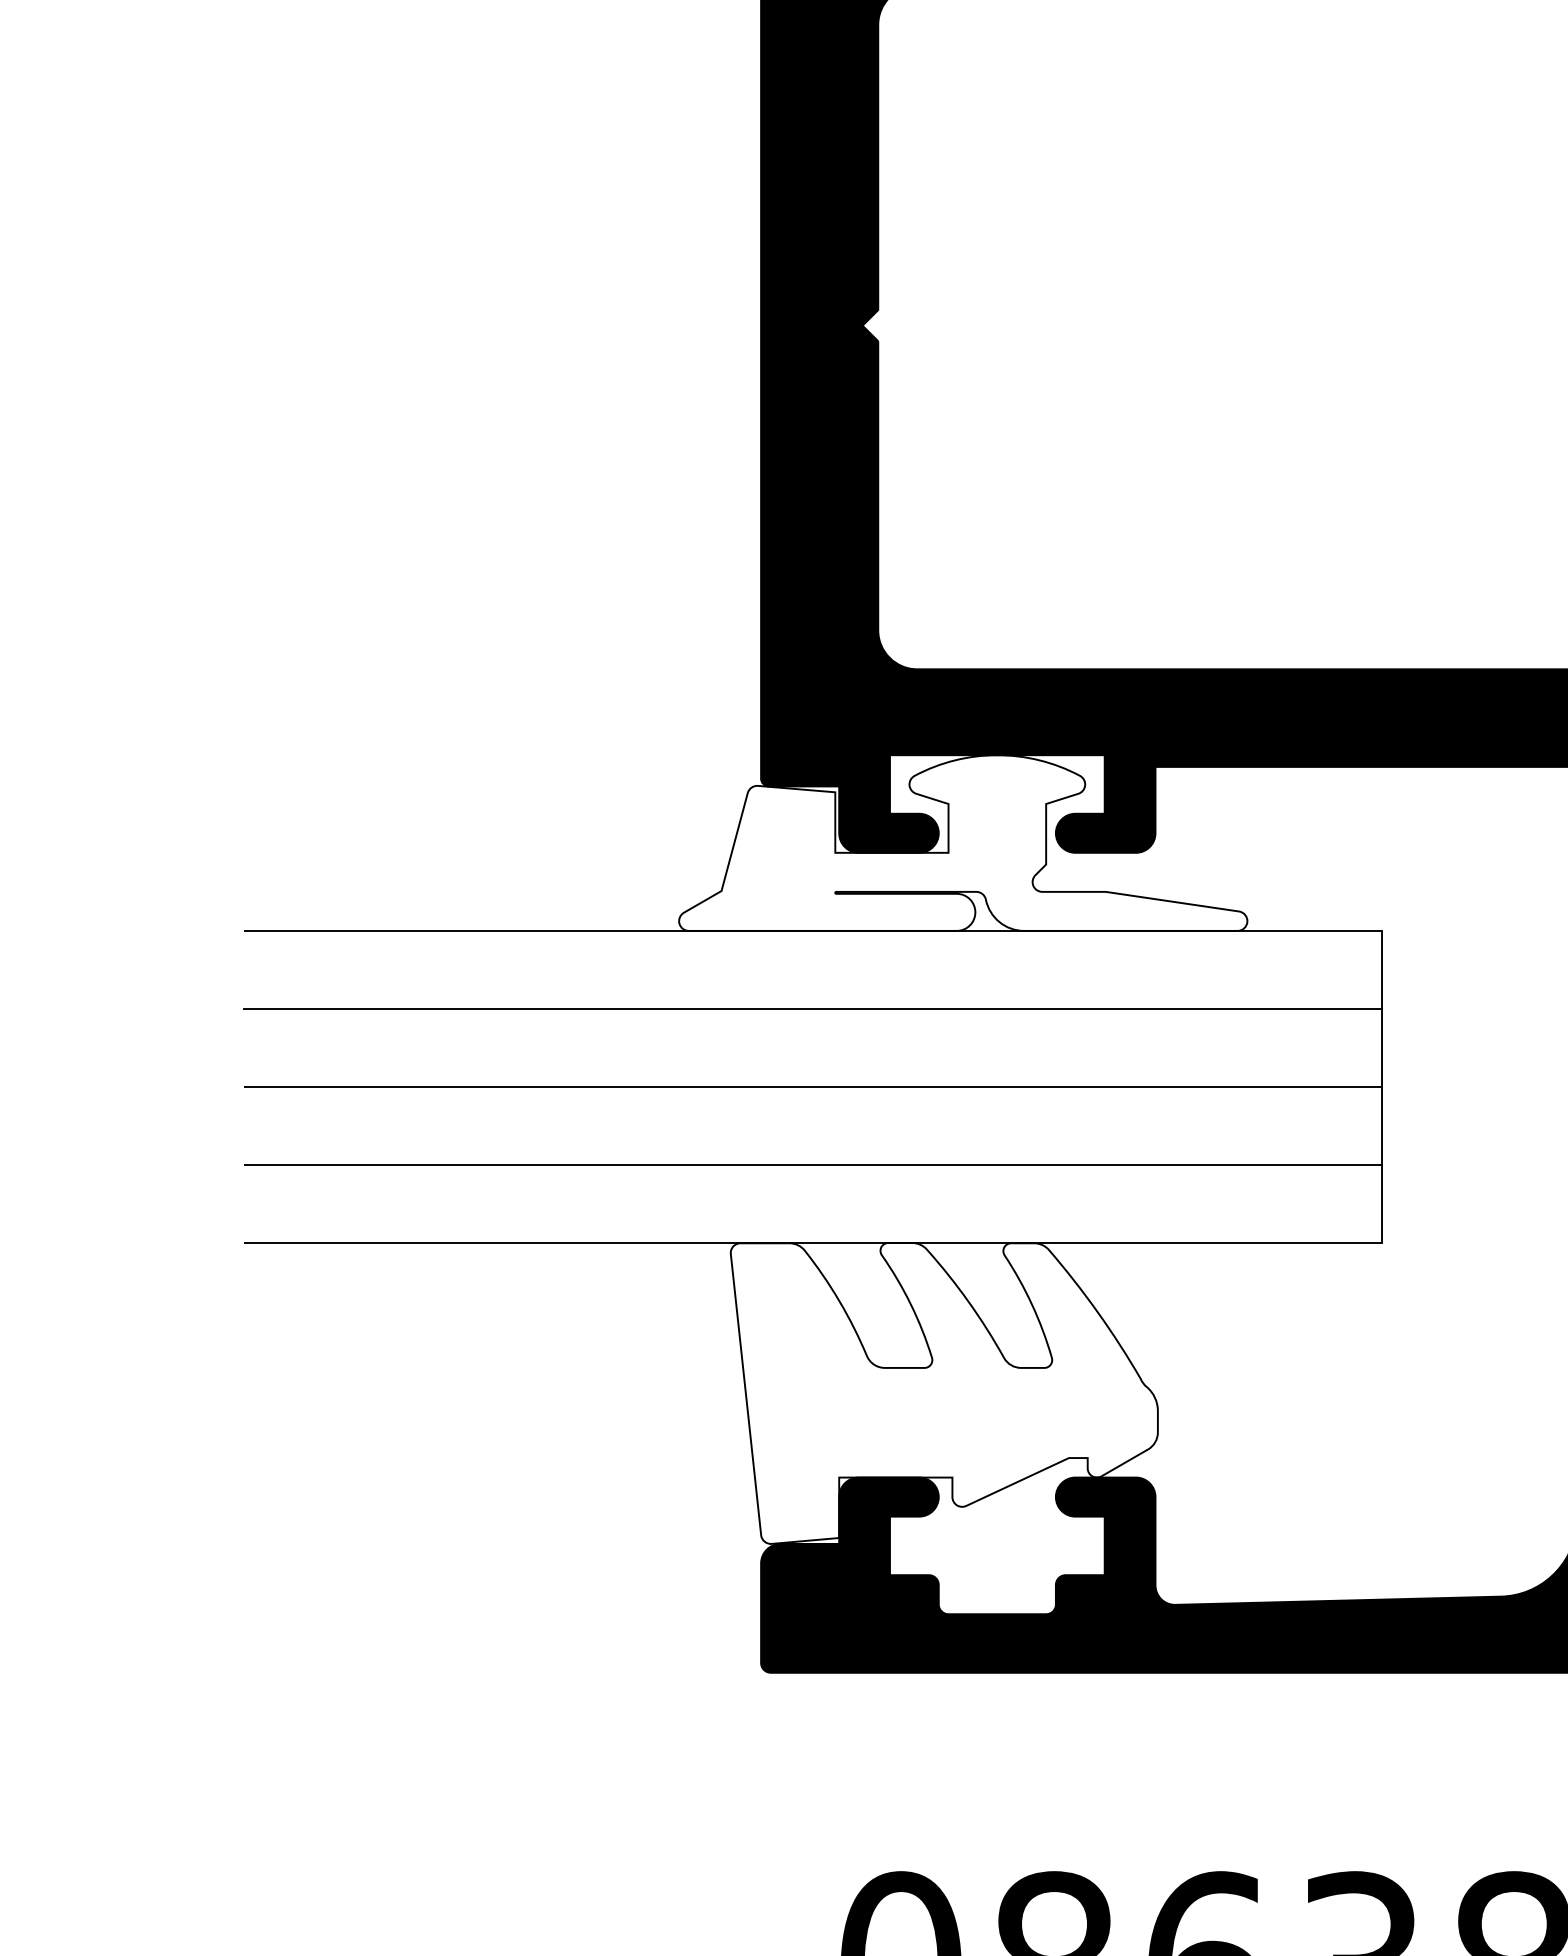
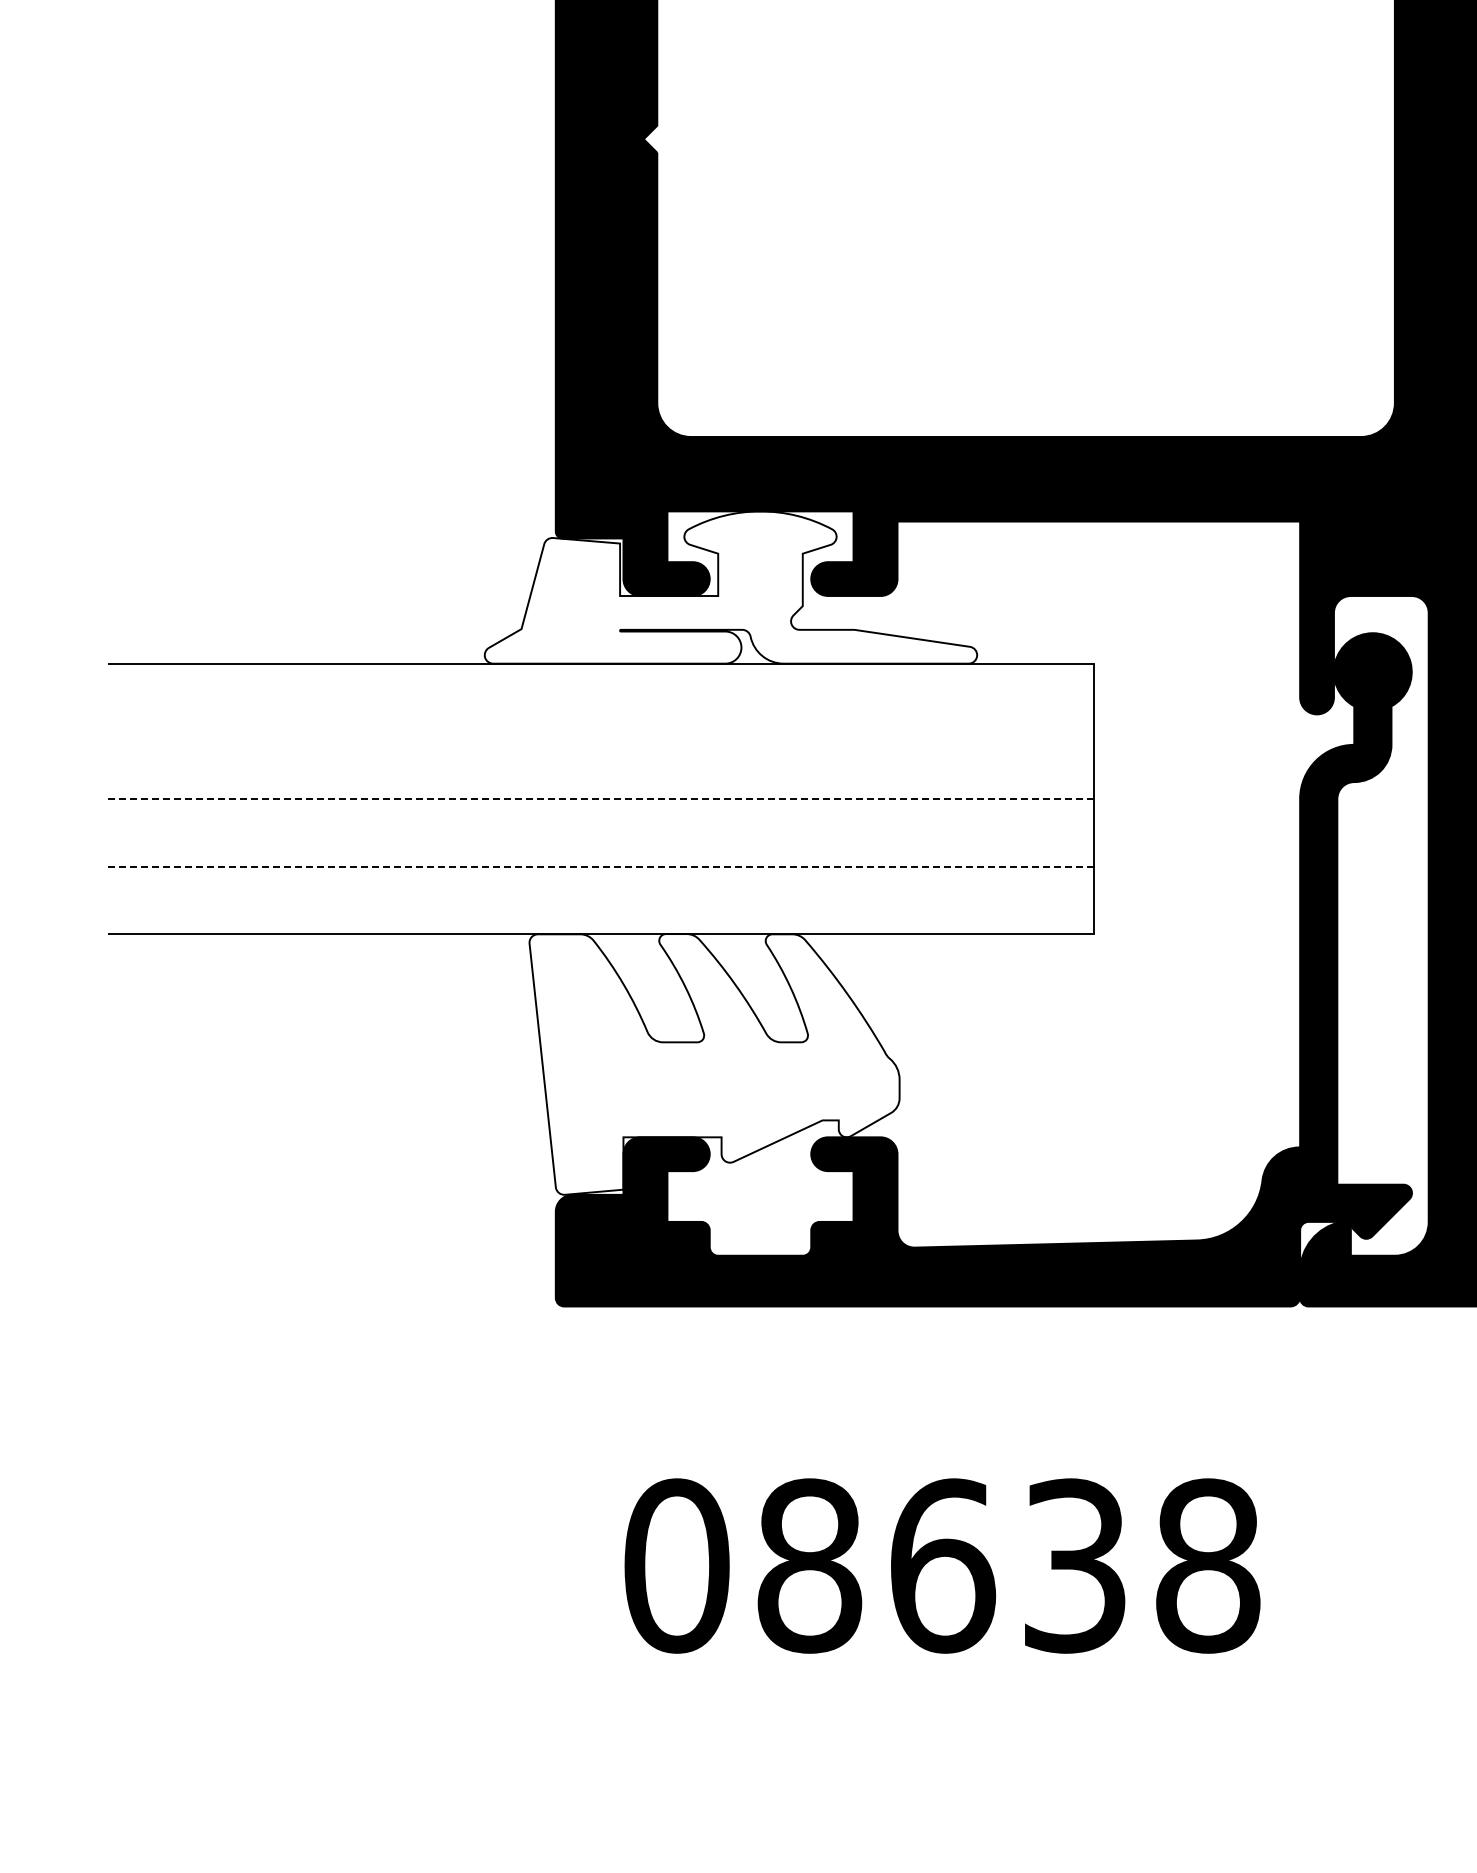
line: (812, 1009) -> (600, 731), removed
line: (812, 1087) -> (600, 799), solid -> dashed
line: (812, 1165) -> (600, 866), solid -> dashed

